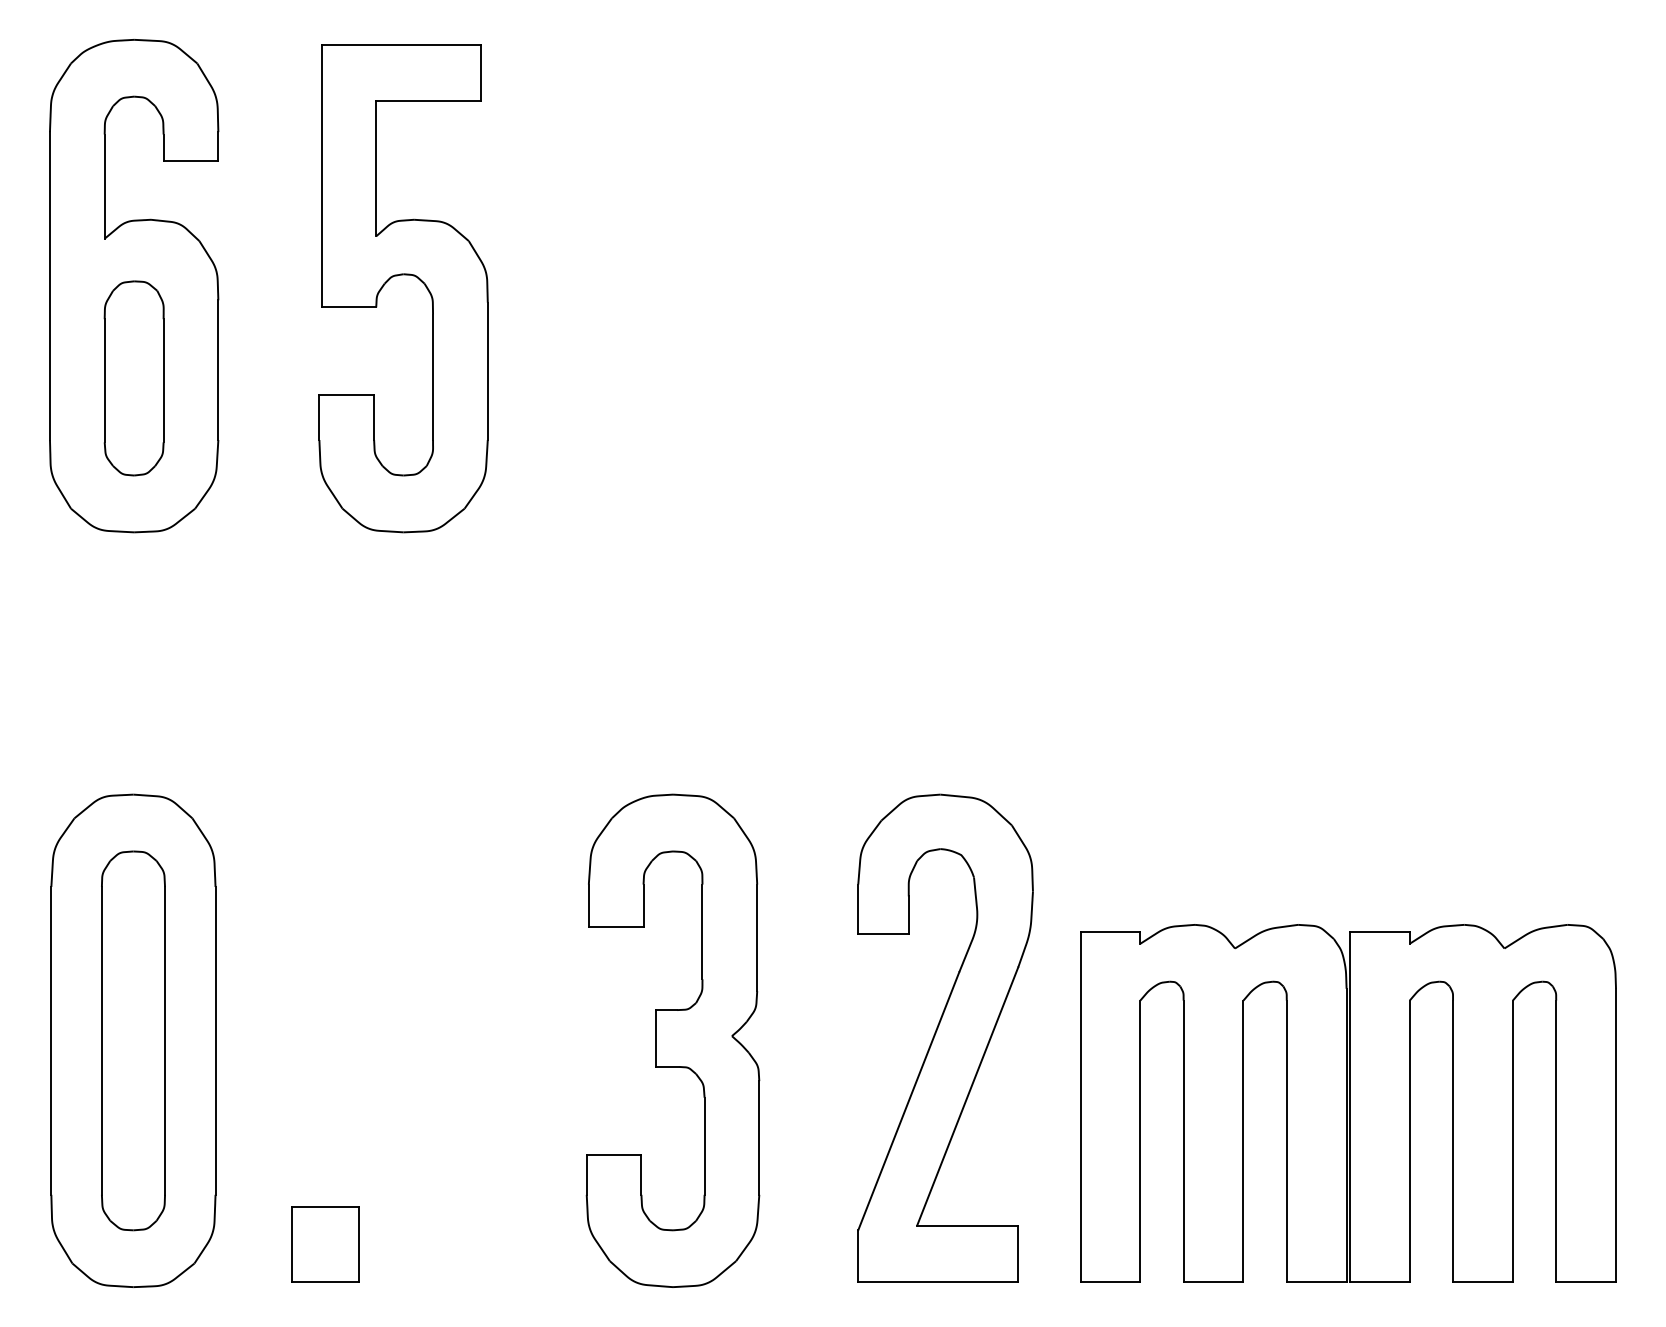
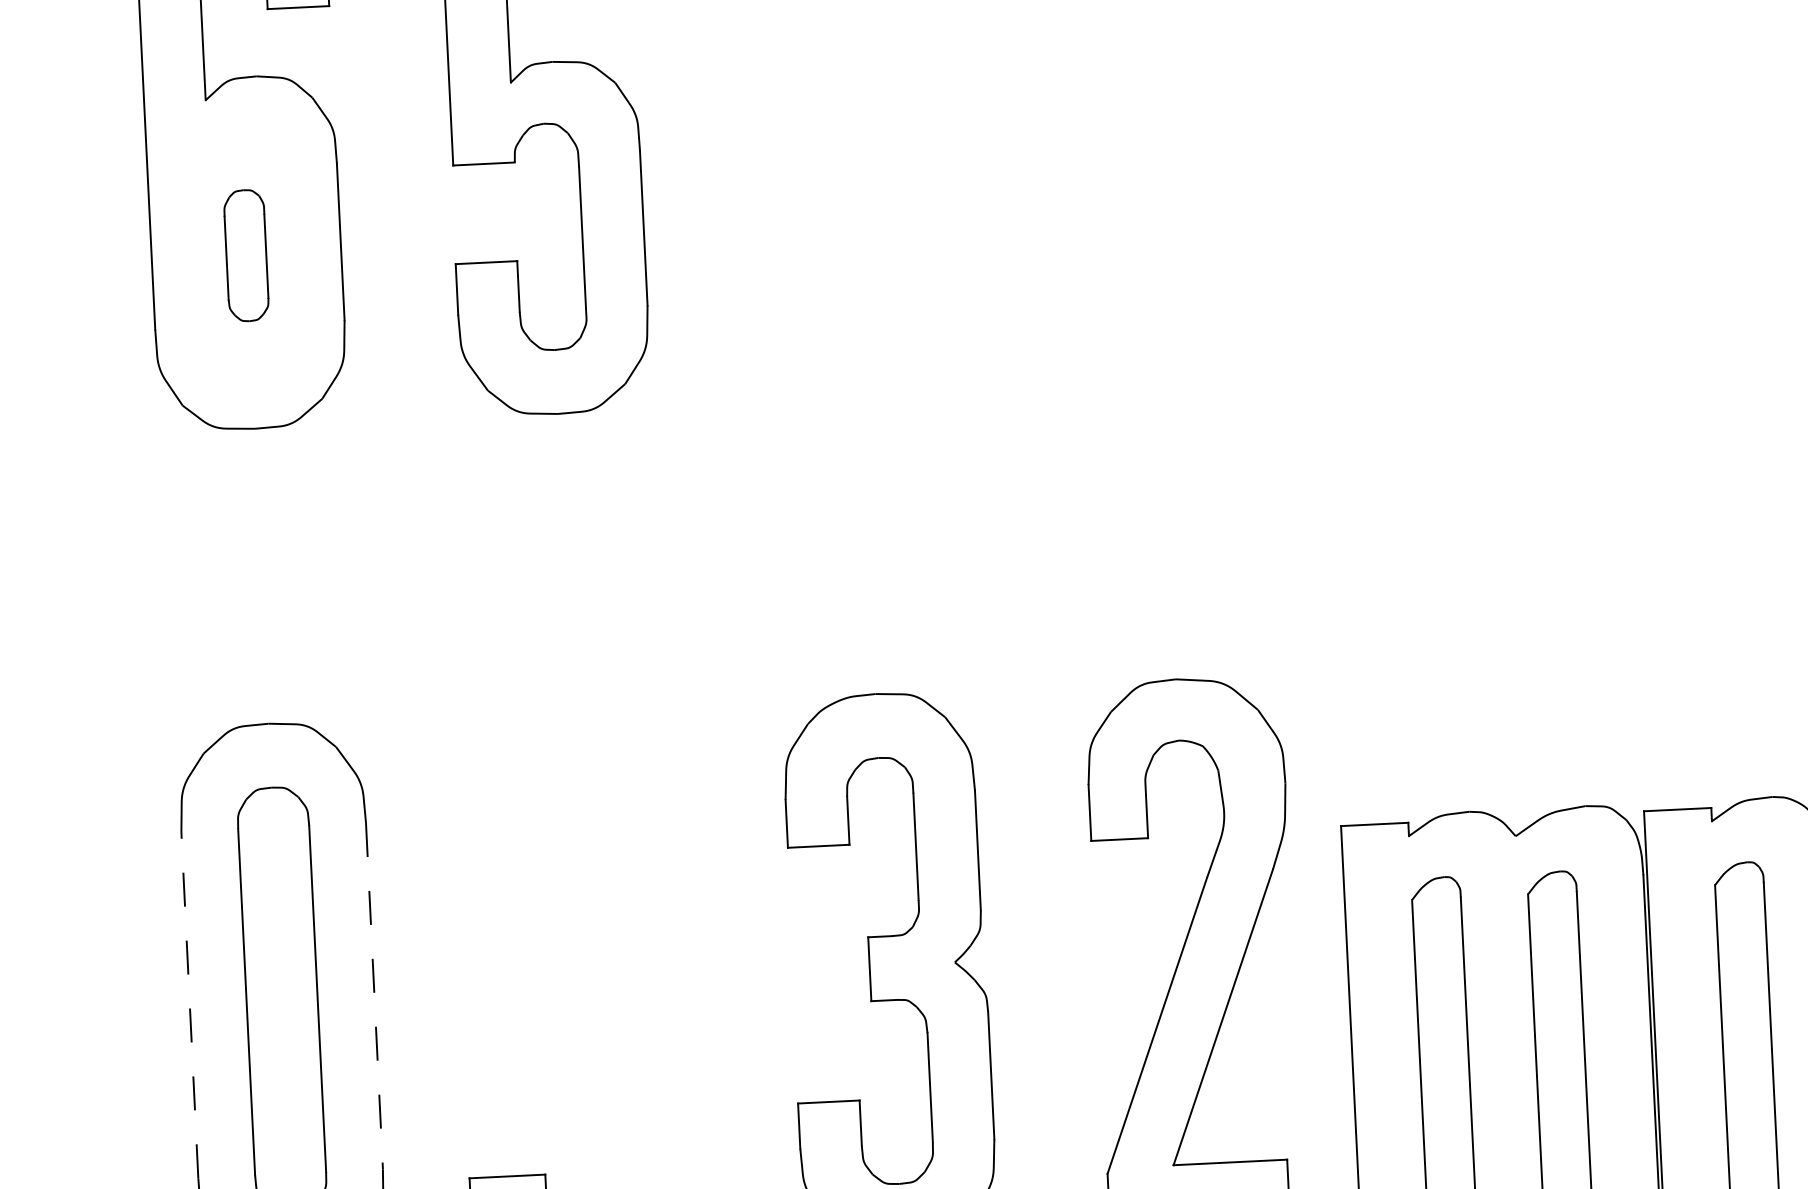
part: (133, 378) -> (245, 255), size x0.6
line: (51, 1040) -> (189, 1004), solid -> dashed
line: (215, 1040) -> (374, 995), solid -> dashed

